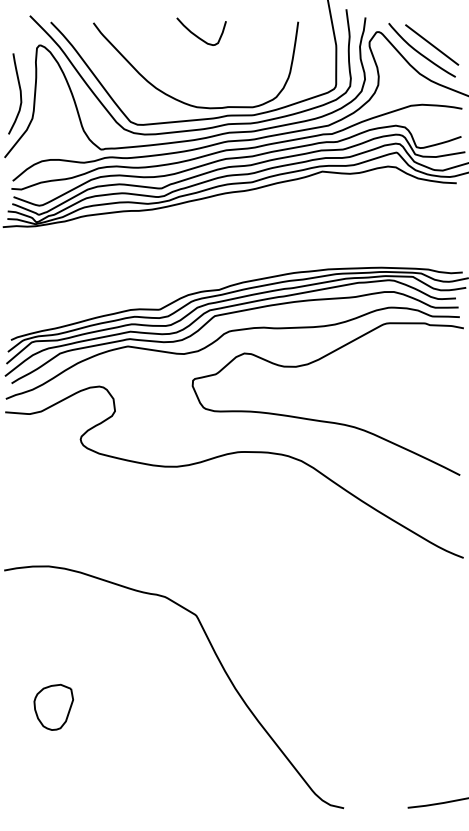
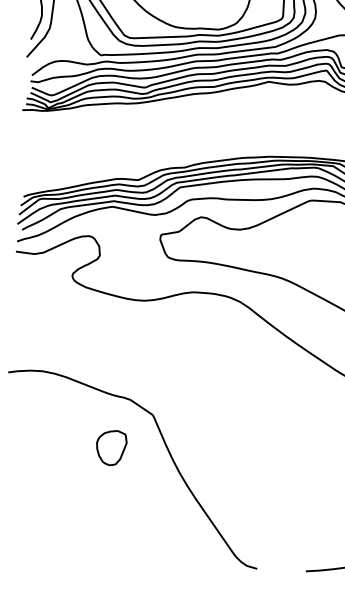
part: (53, 706) -> (111, 447), moved

